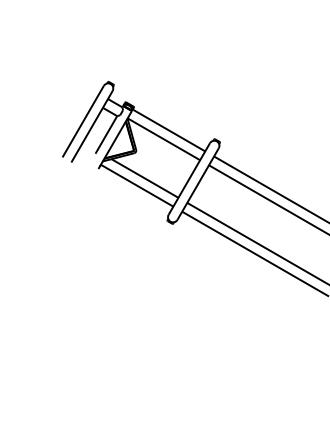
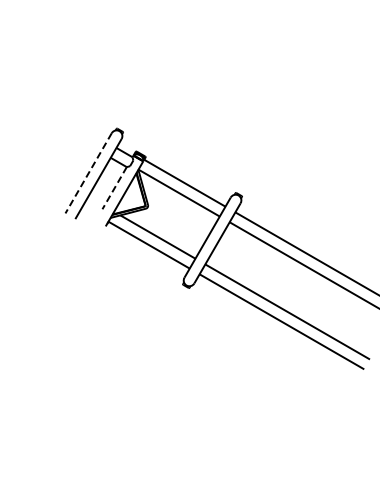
line: (83, 121) -> (88, 173), solid -> dashed
line: (106, 135) -> (114, 188), solid -> dashed

